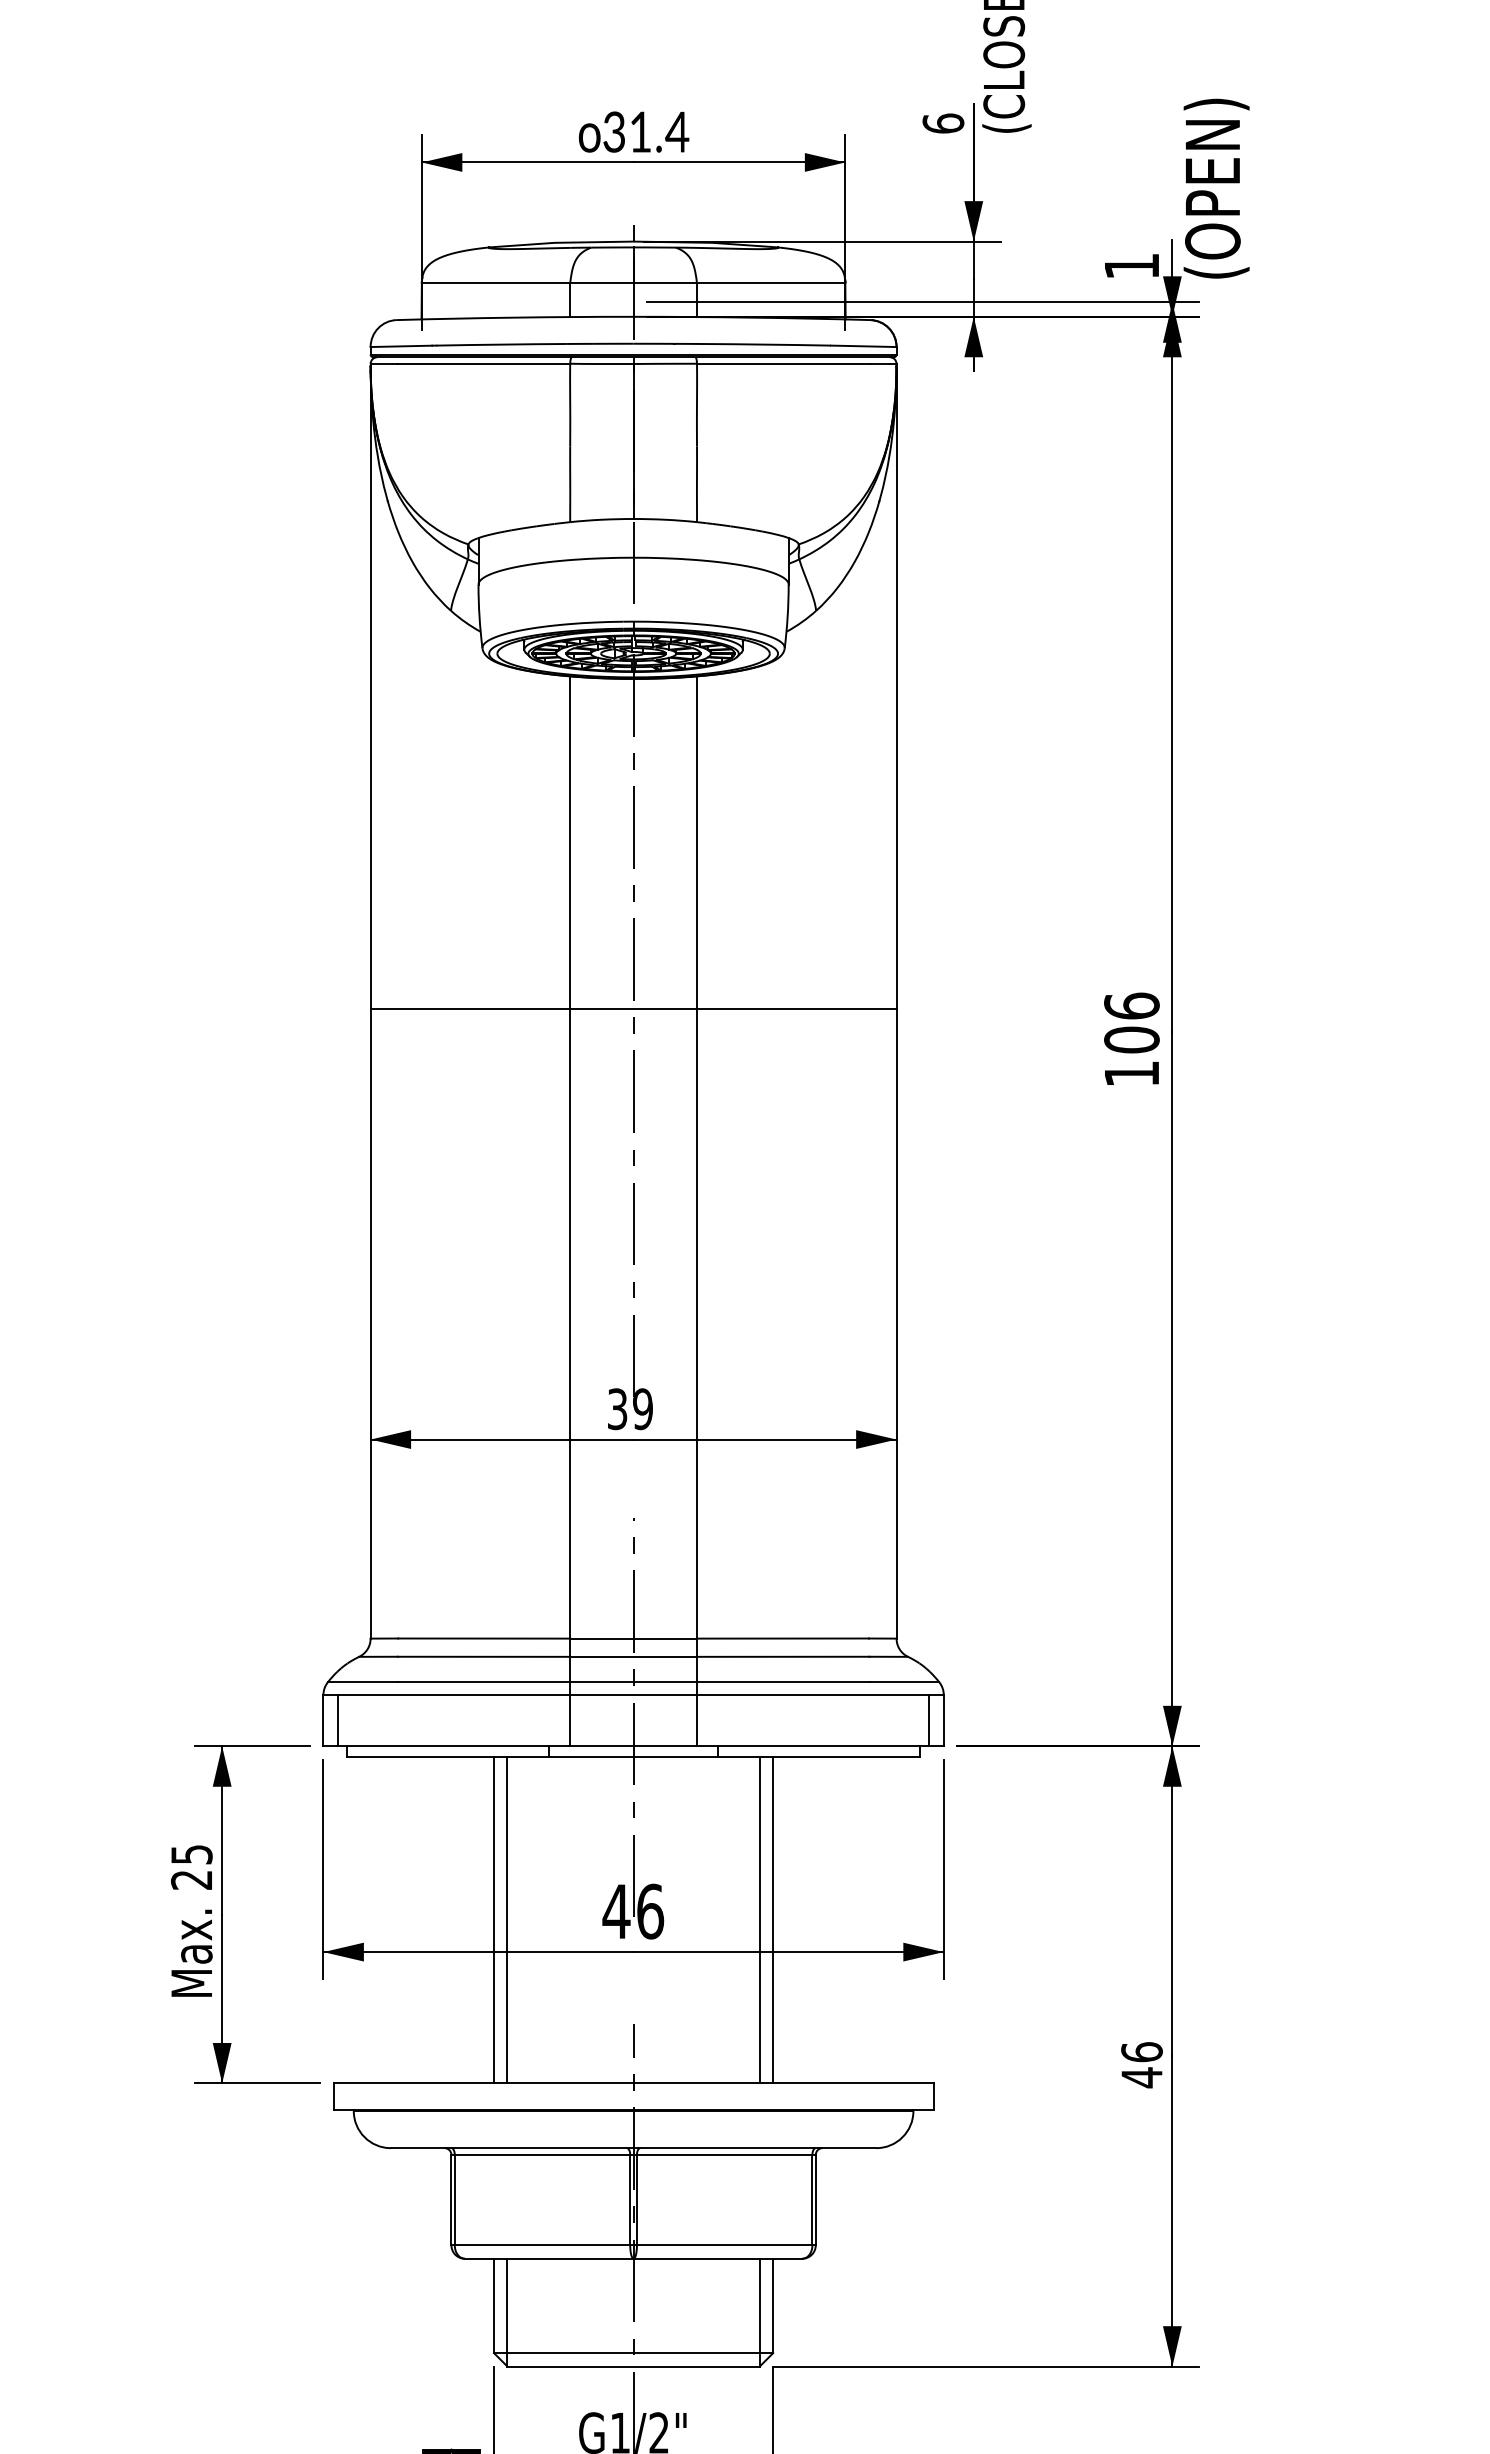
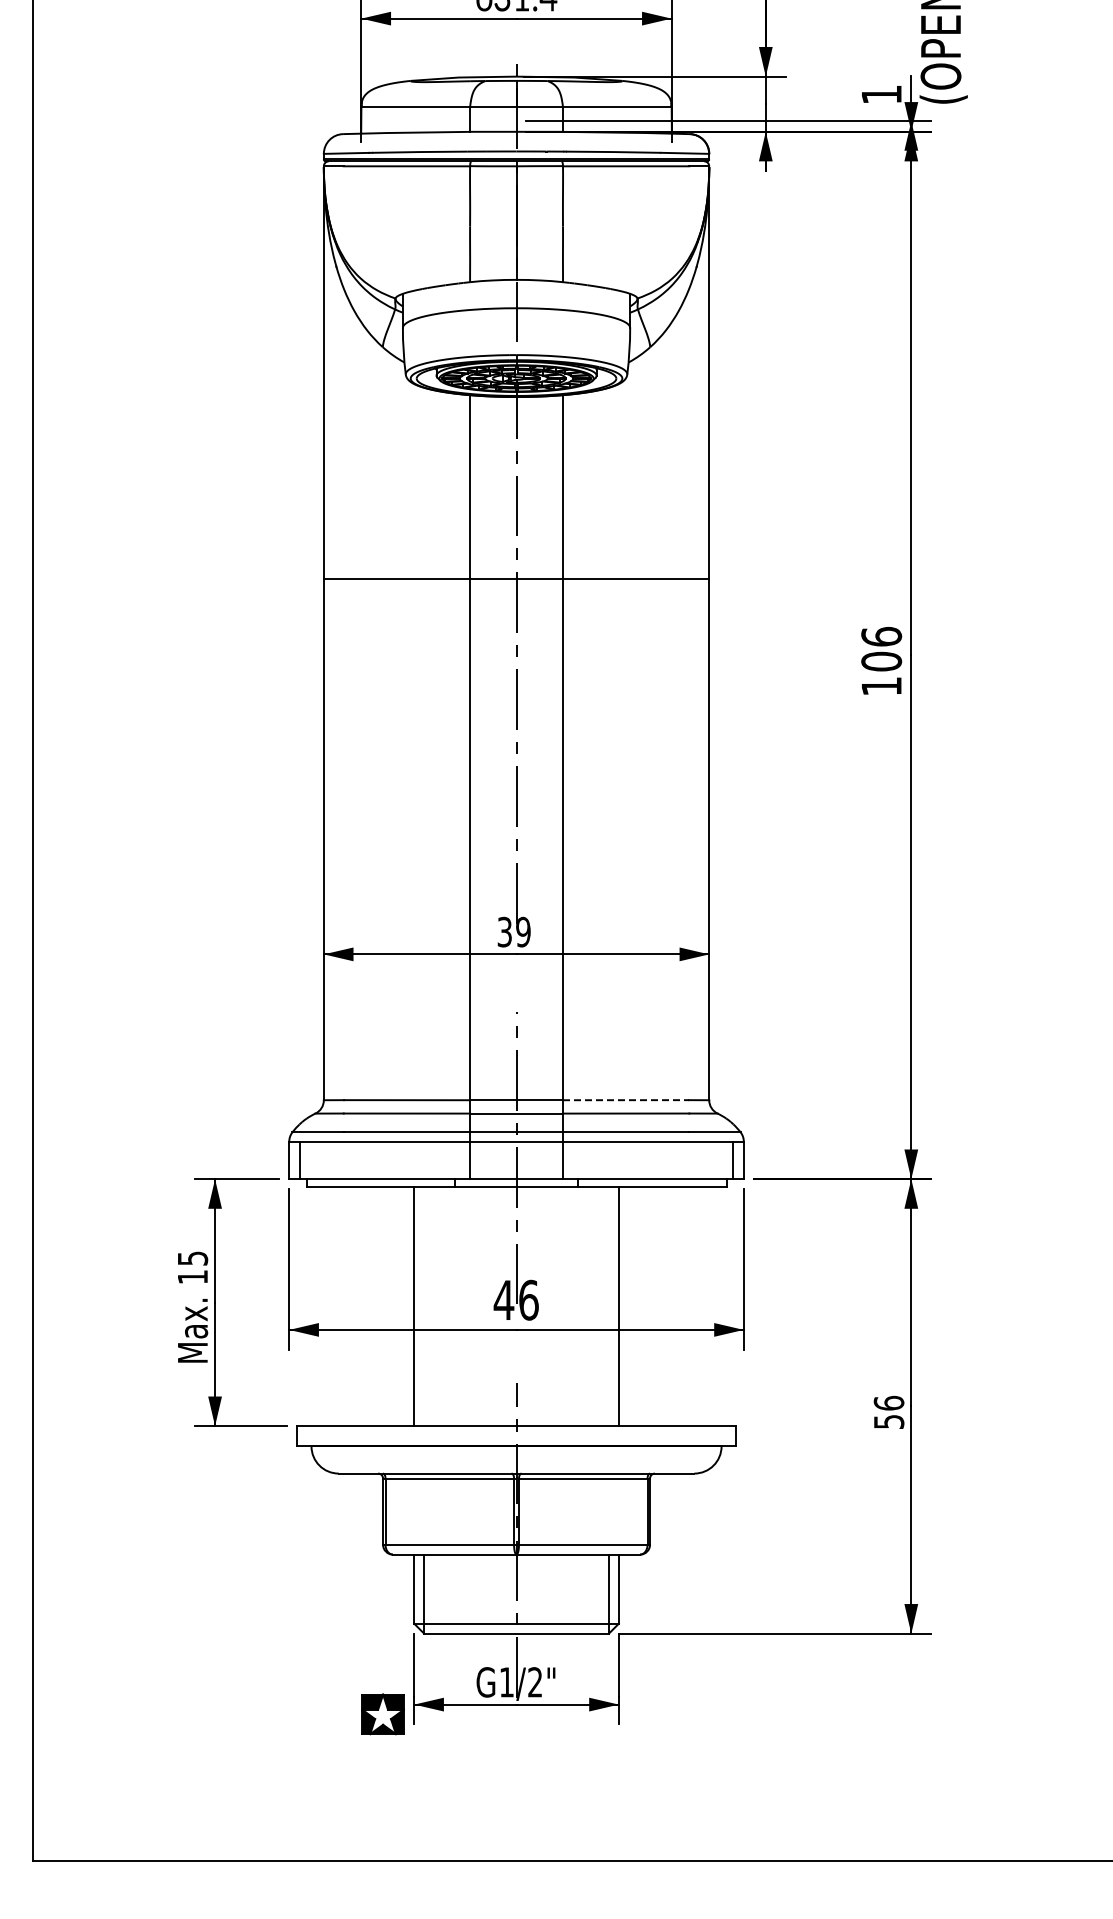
line: (633, 1009) -> (516, 579), moved
line: (783, 1638) -> (626, 1100), solid -> dashed
text: (191, 1880) -> (192, 1277), 25 -> 15
line: (506, 1920) -> (423, 1306), removed
line: (760, 1920) -> (609, 1306), removed
text: (1142, 2077) -> (889, 1421), 46 -> 56

